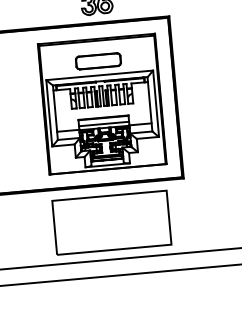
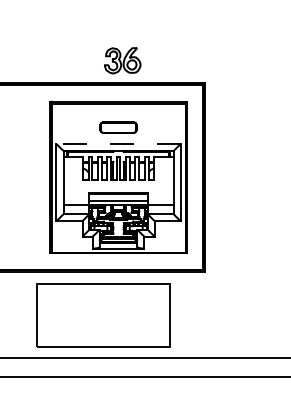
part: (98, 61) -> (118, 127), size x0.7
line: (99, 74) -> (118, 143), solid -> dashed
part: (111, 222) -> (103, 315), moved

